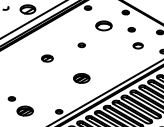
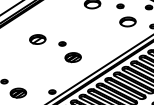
part: (81, 45) -> (62, 44), moved
part: (137, 45) -> (127, 21), size x1.67
part: (47, 58) -> (37, 39), size x1.43

